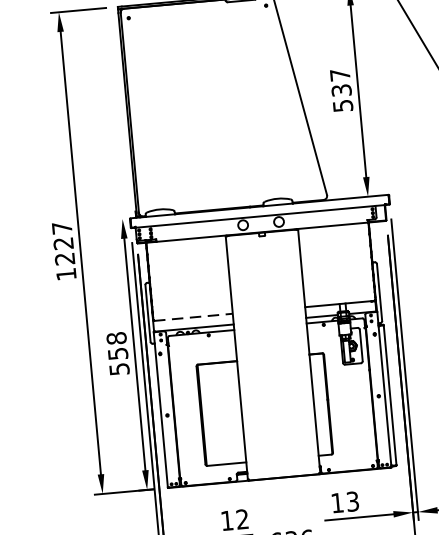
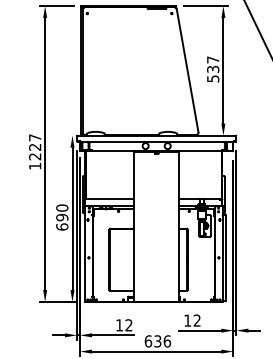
line: (193, 317) -> (110, 199), dashed -> solid
text: (118, 353) -> (62, 217), 558 -> 690
text: (351, 501) -> (196, 320), 13 -> 12

